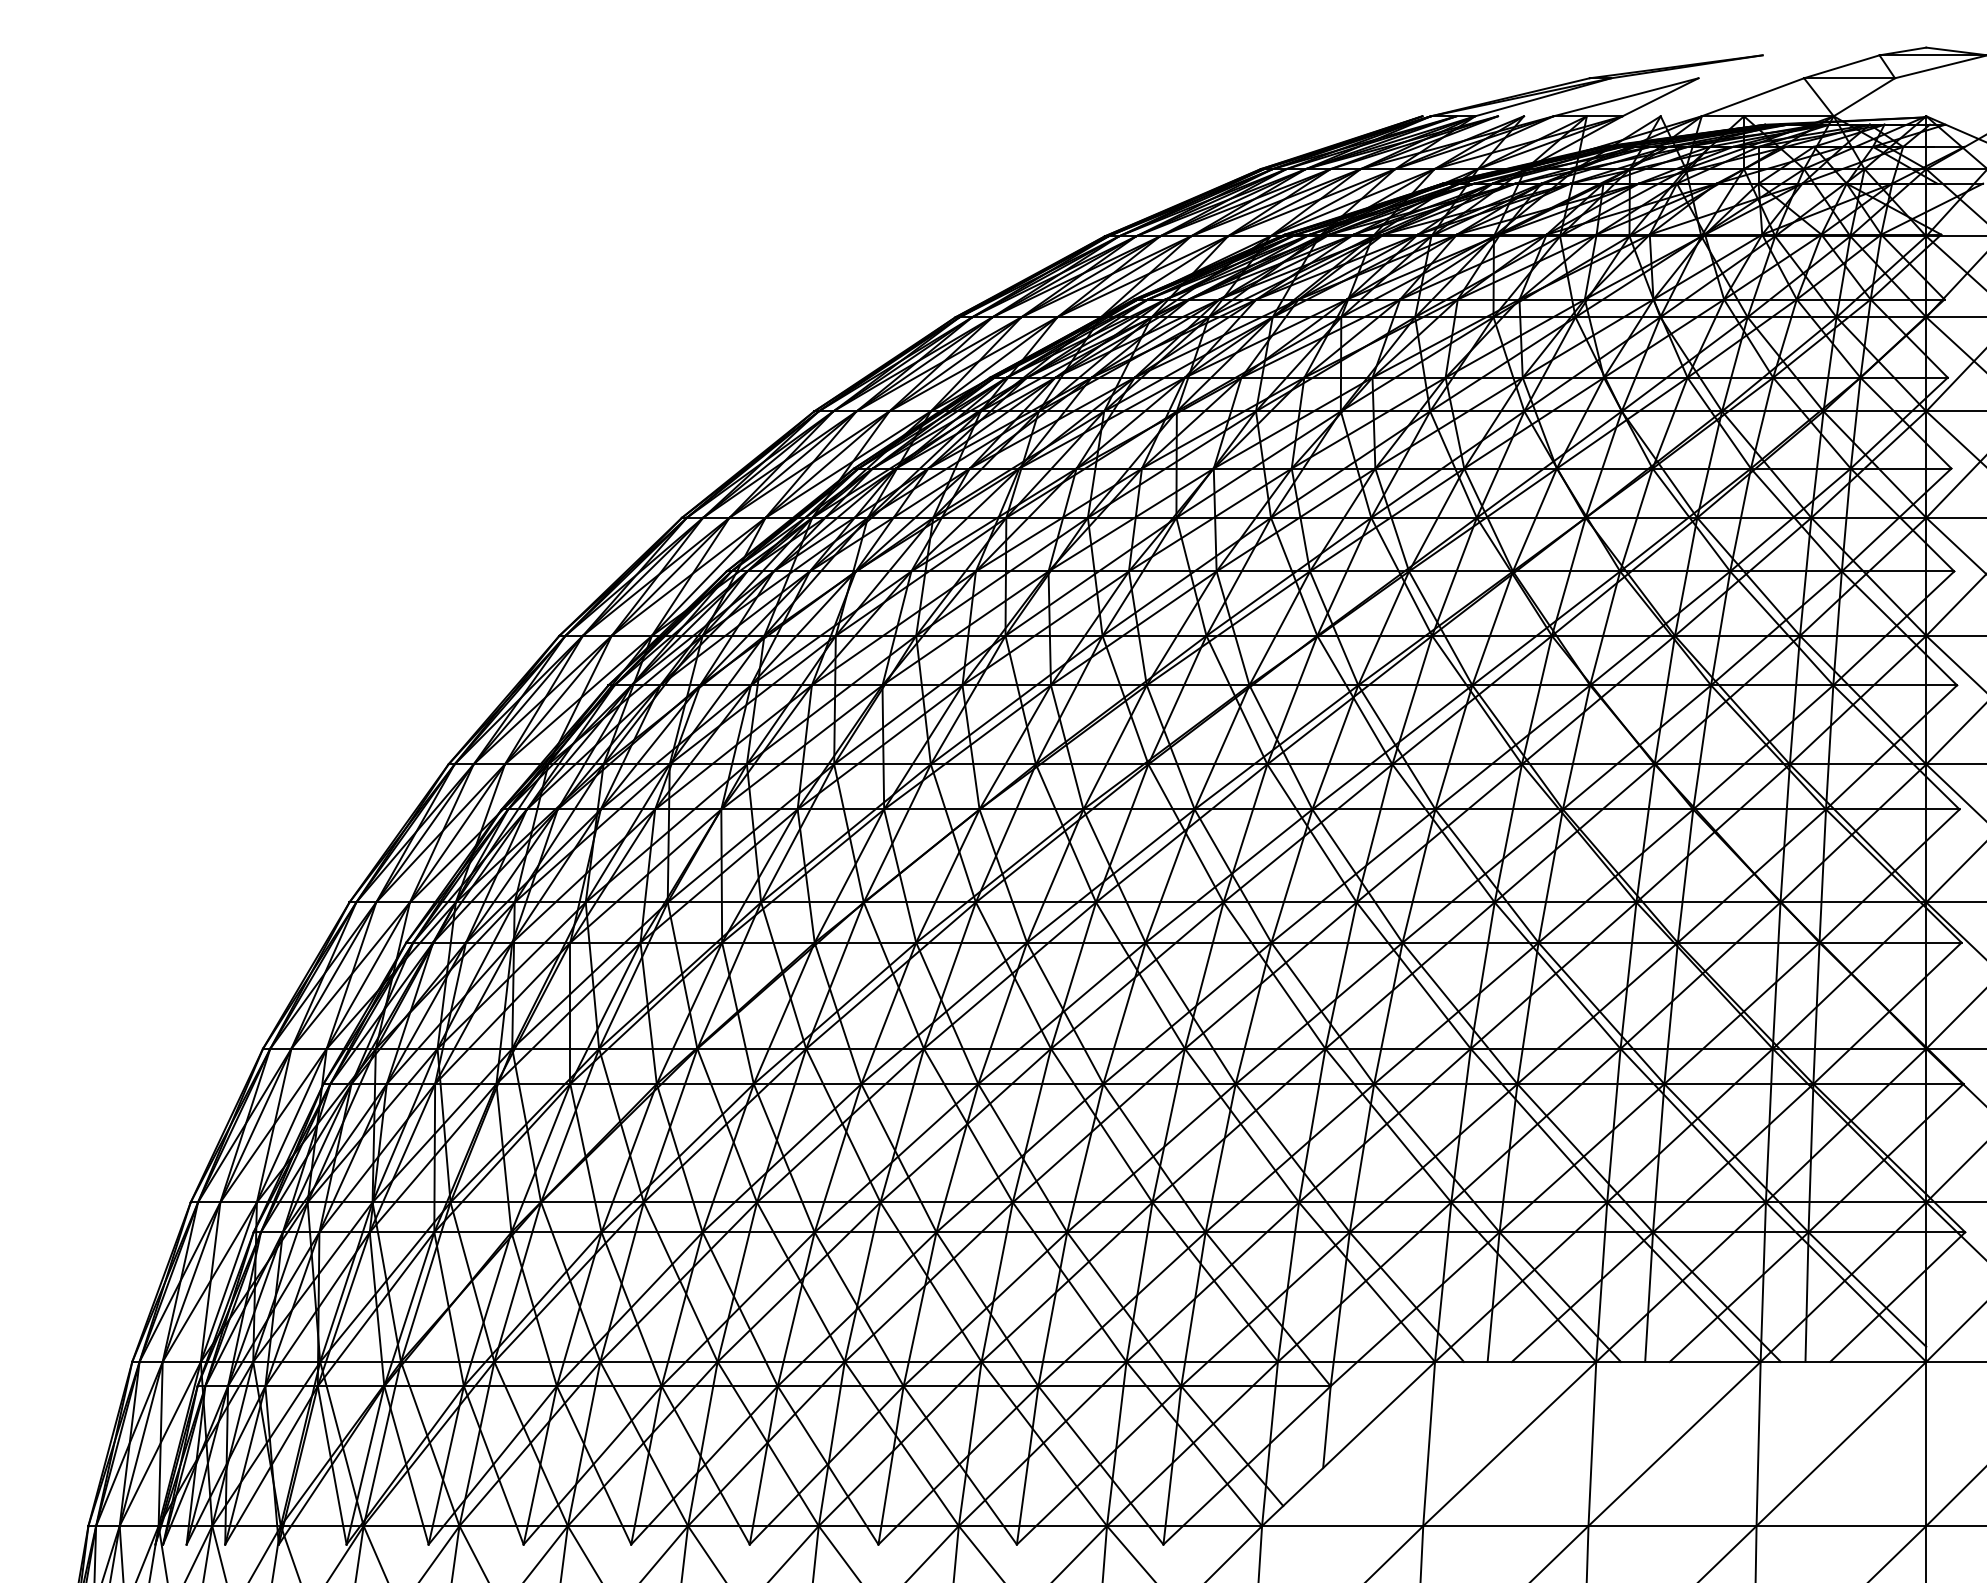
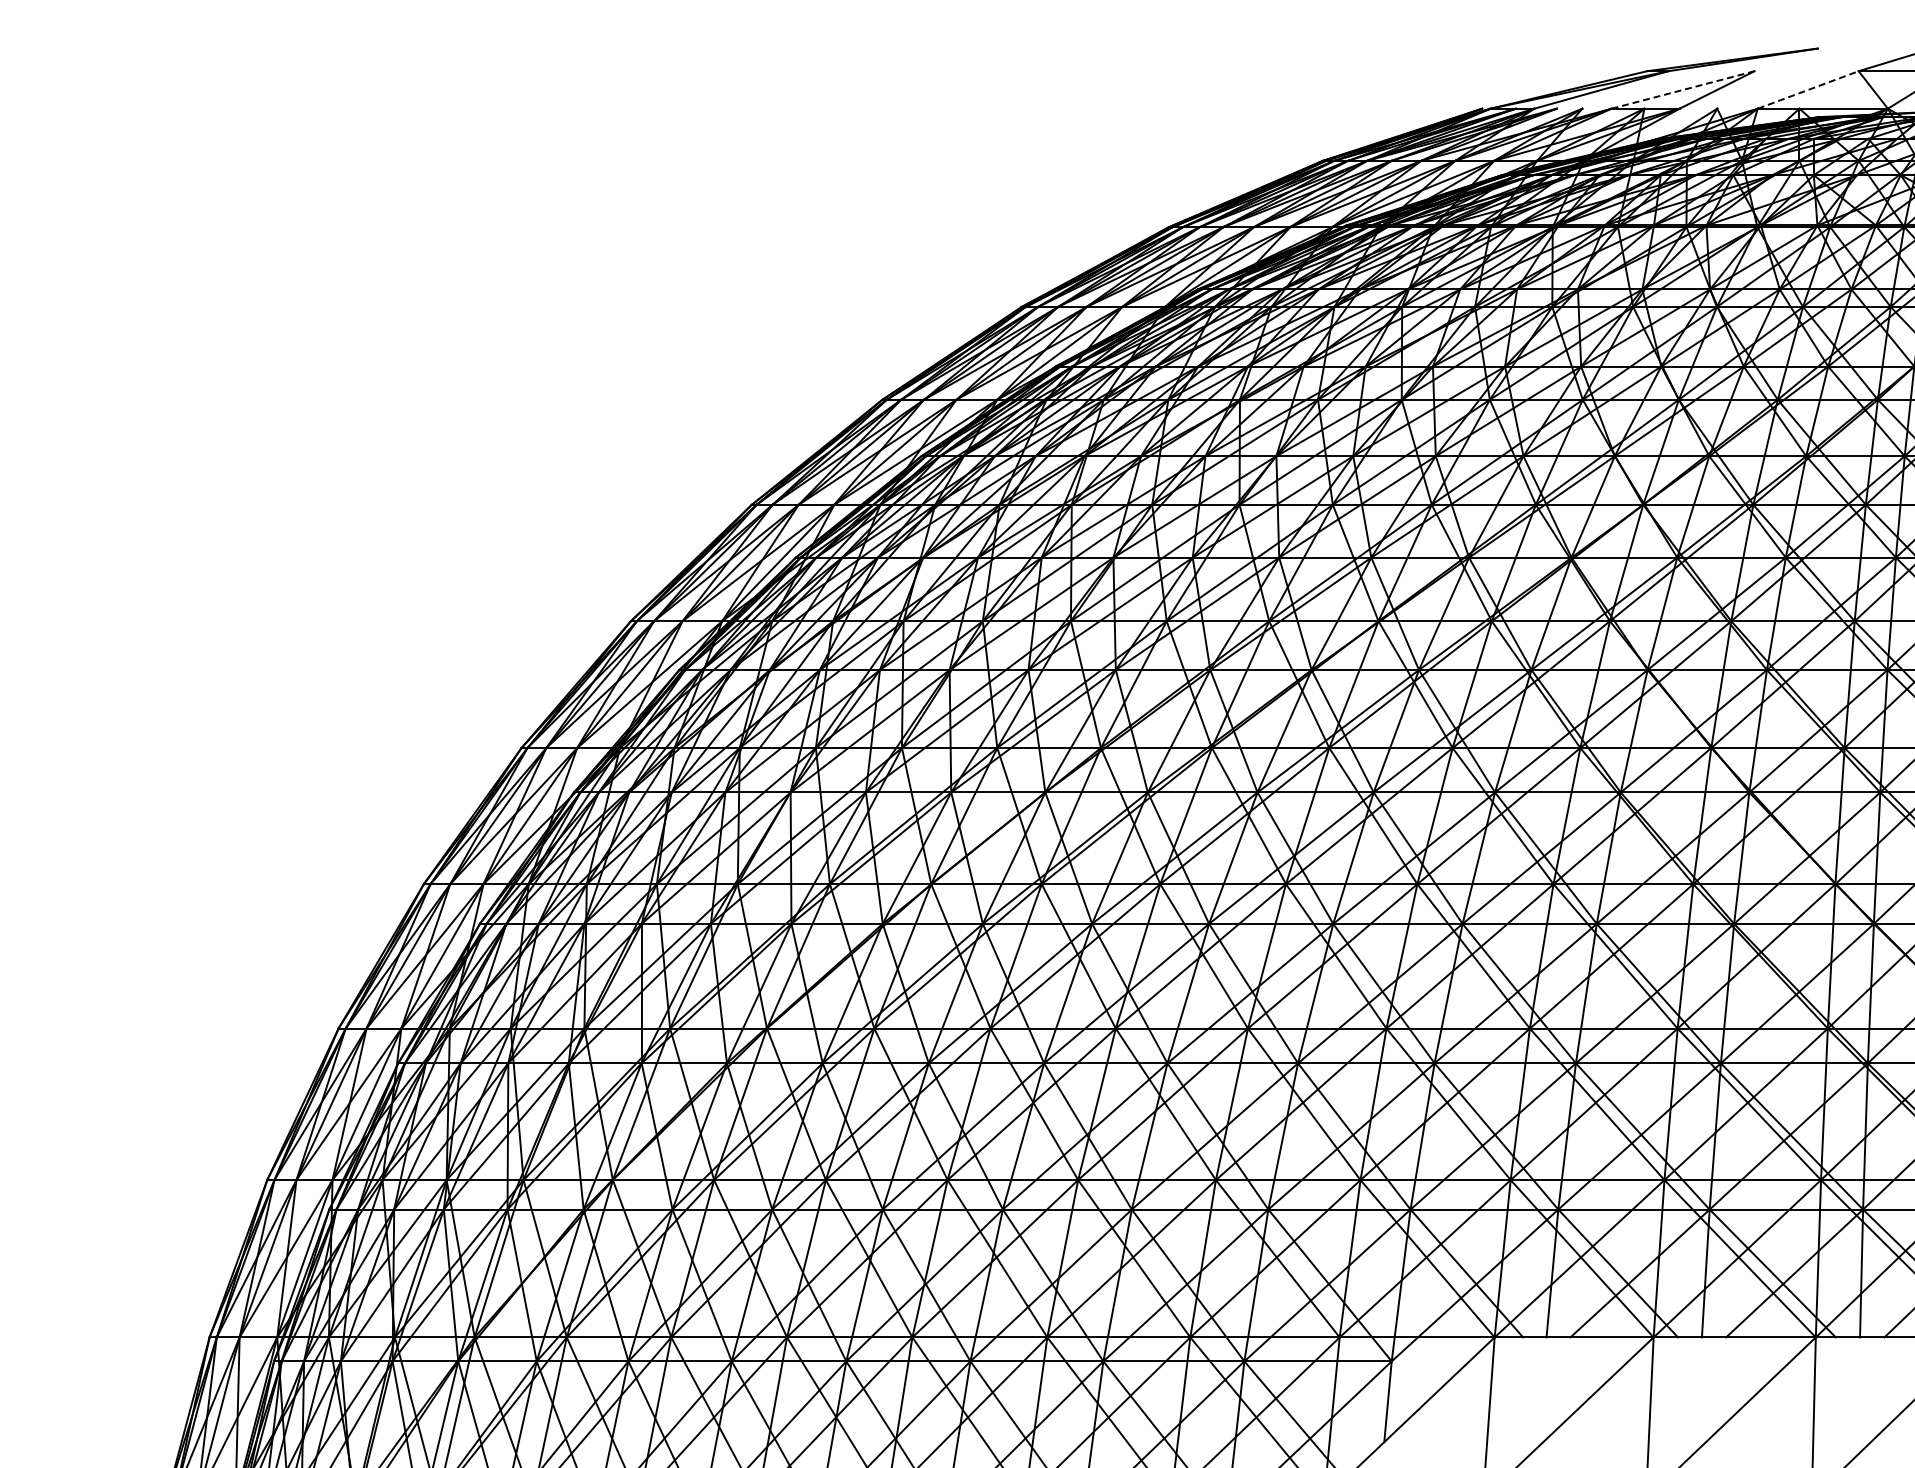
line: (1626, 97) -> (1683, 90), solid -> dashed
line: (1752, 97) -> (1807, 90), solid -> dashed

